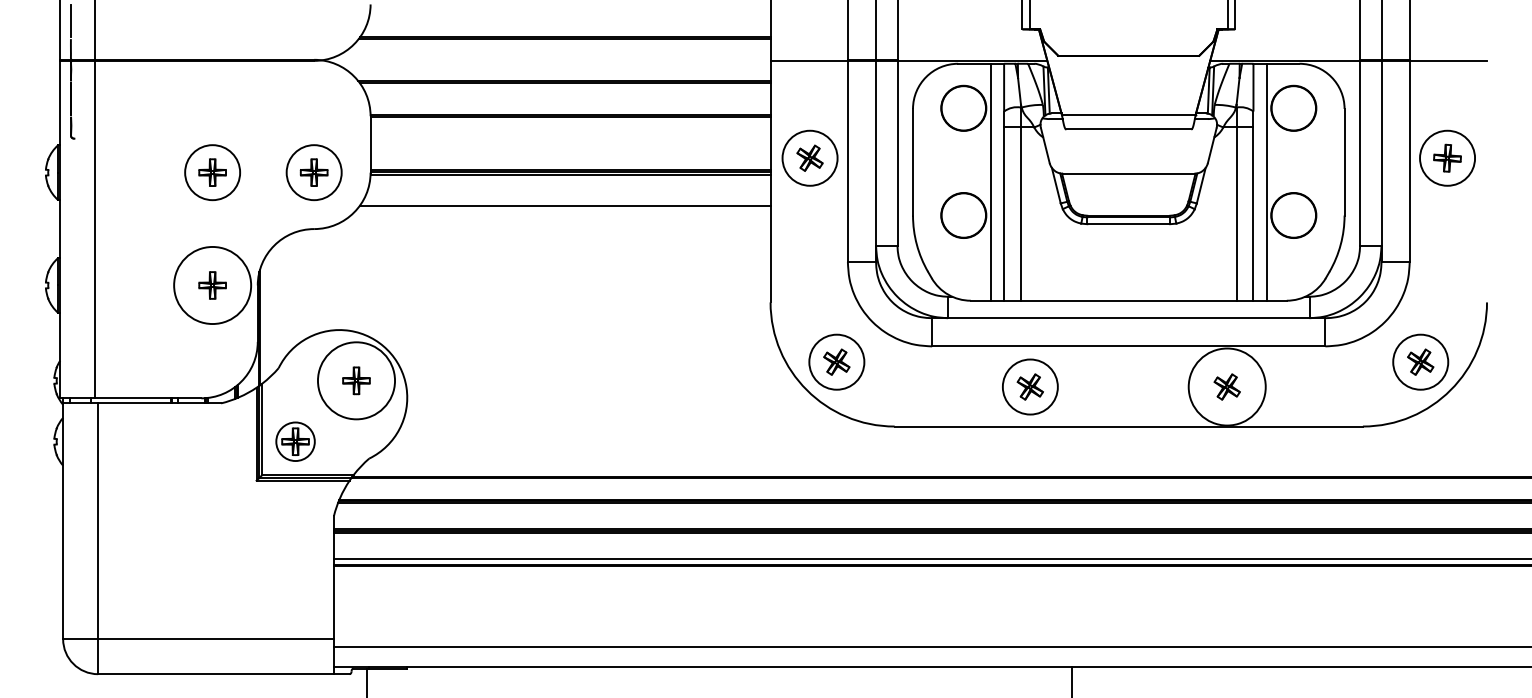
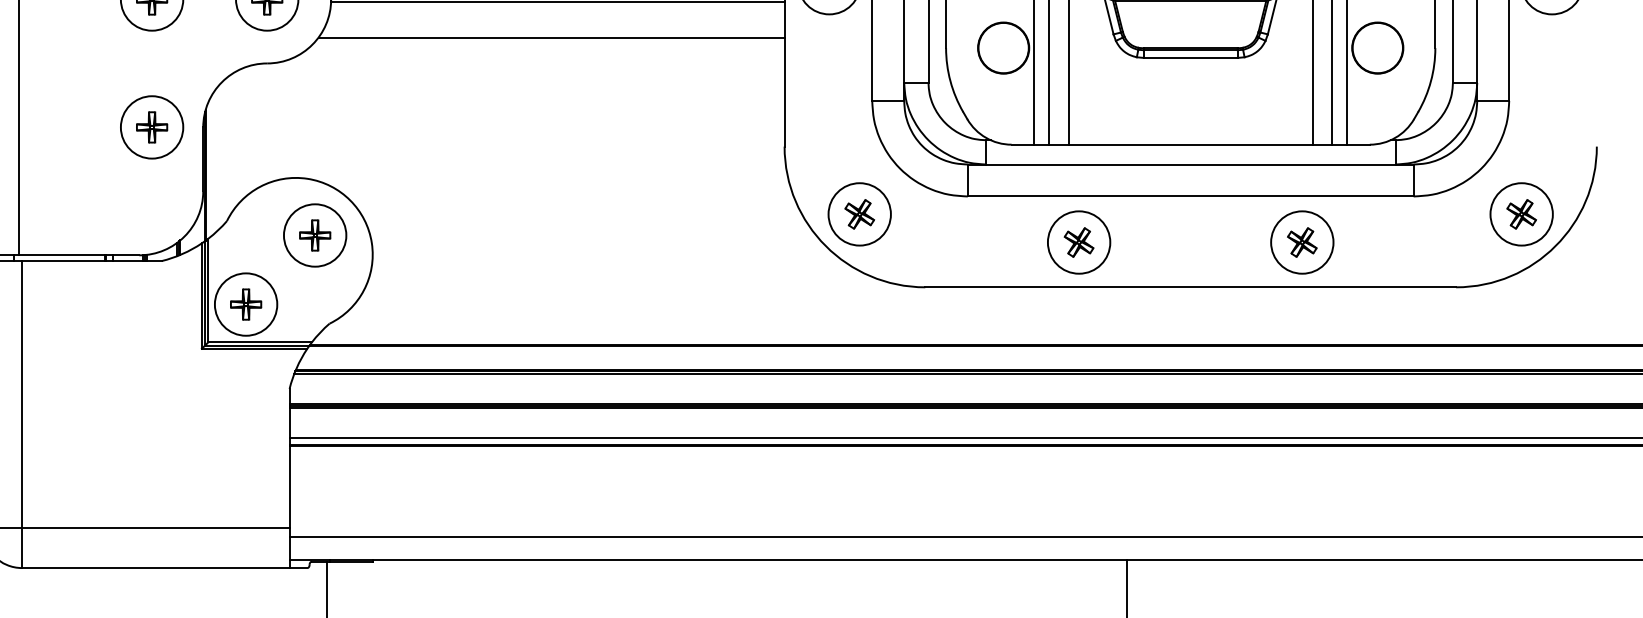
circle: (212, 285) -> (151, 127), size x0.71
circle: (356, 380) -> (315, 235), size x0.71
circle: (1226, 386) -> (1301, 241), size x0.71
circle: (295, 441) -> (246, 304), size x1.43

